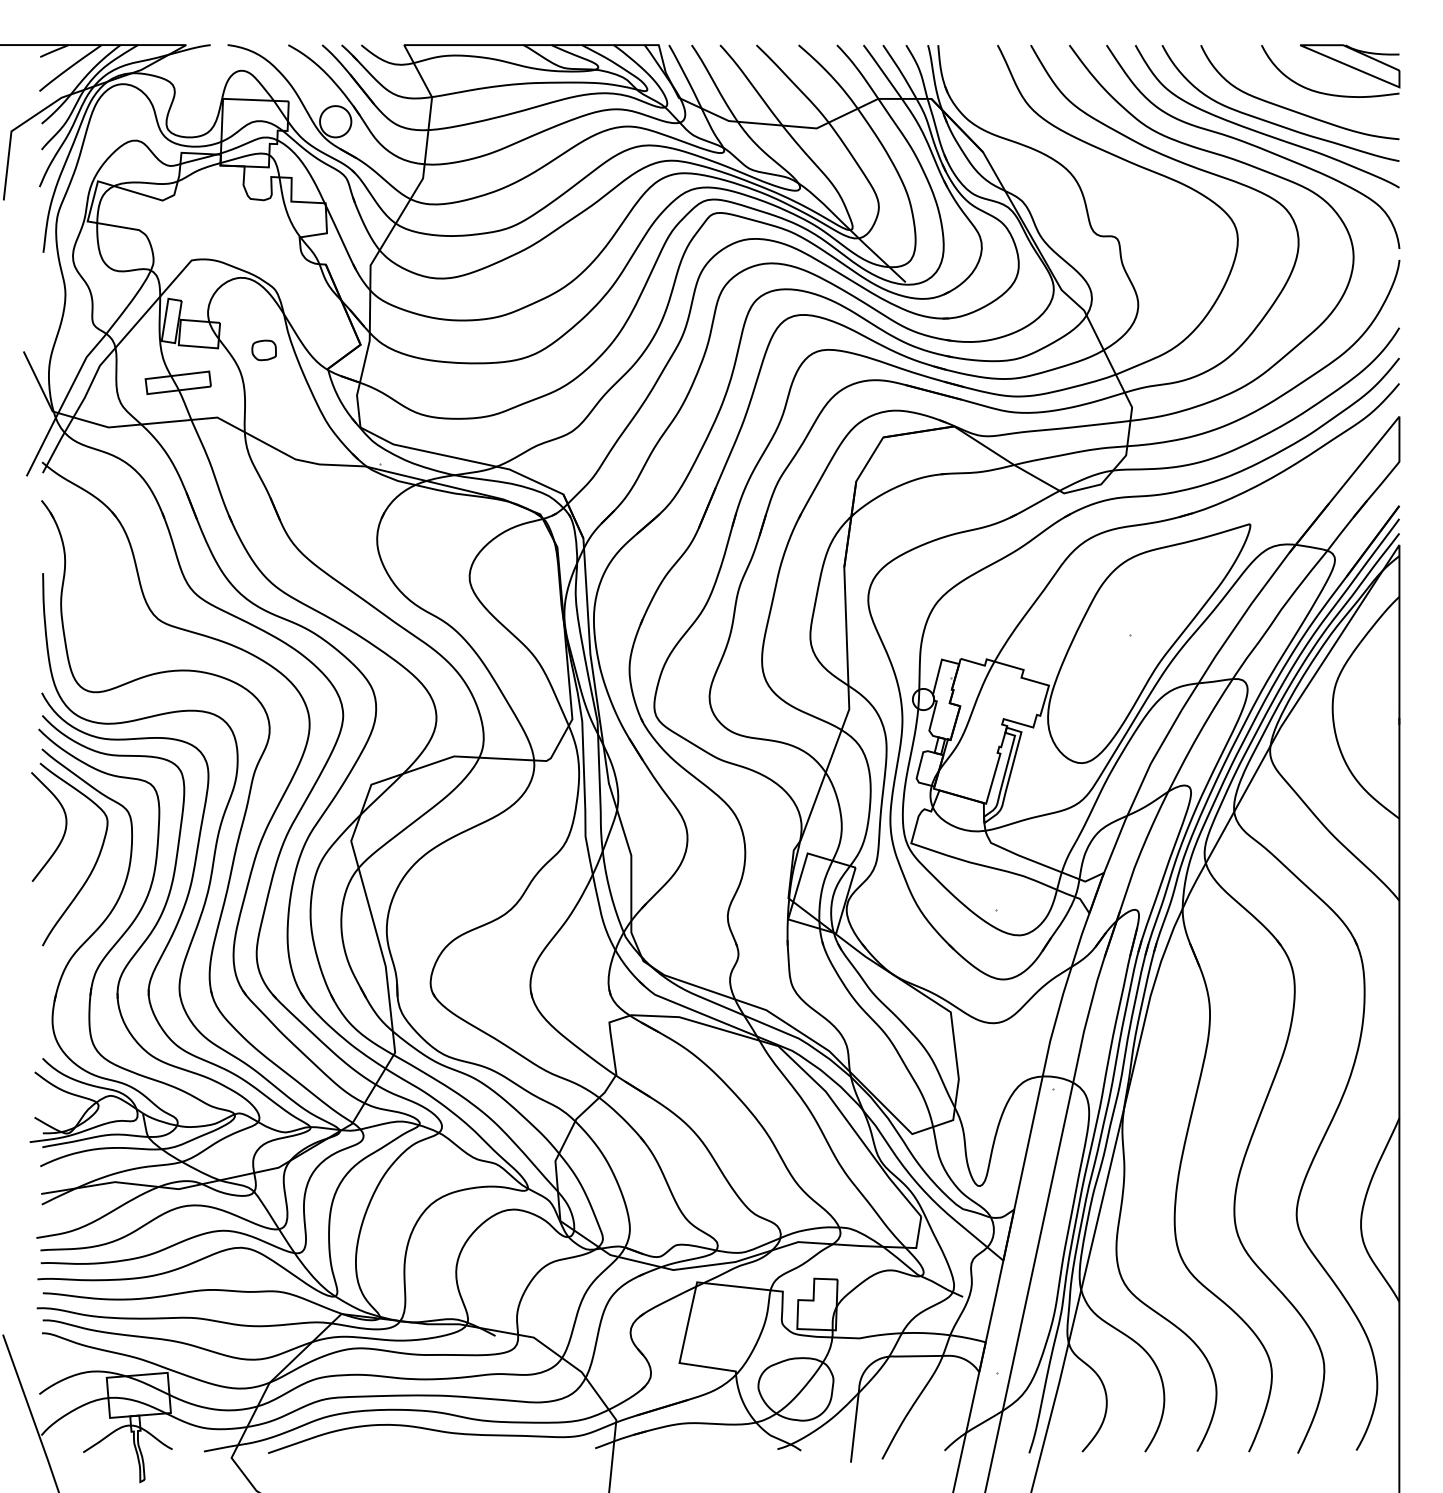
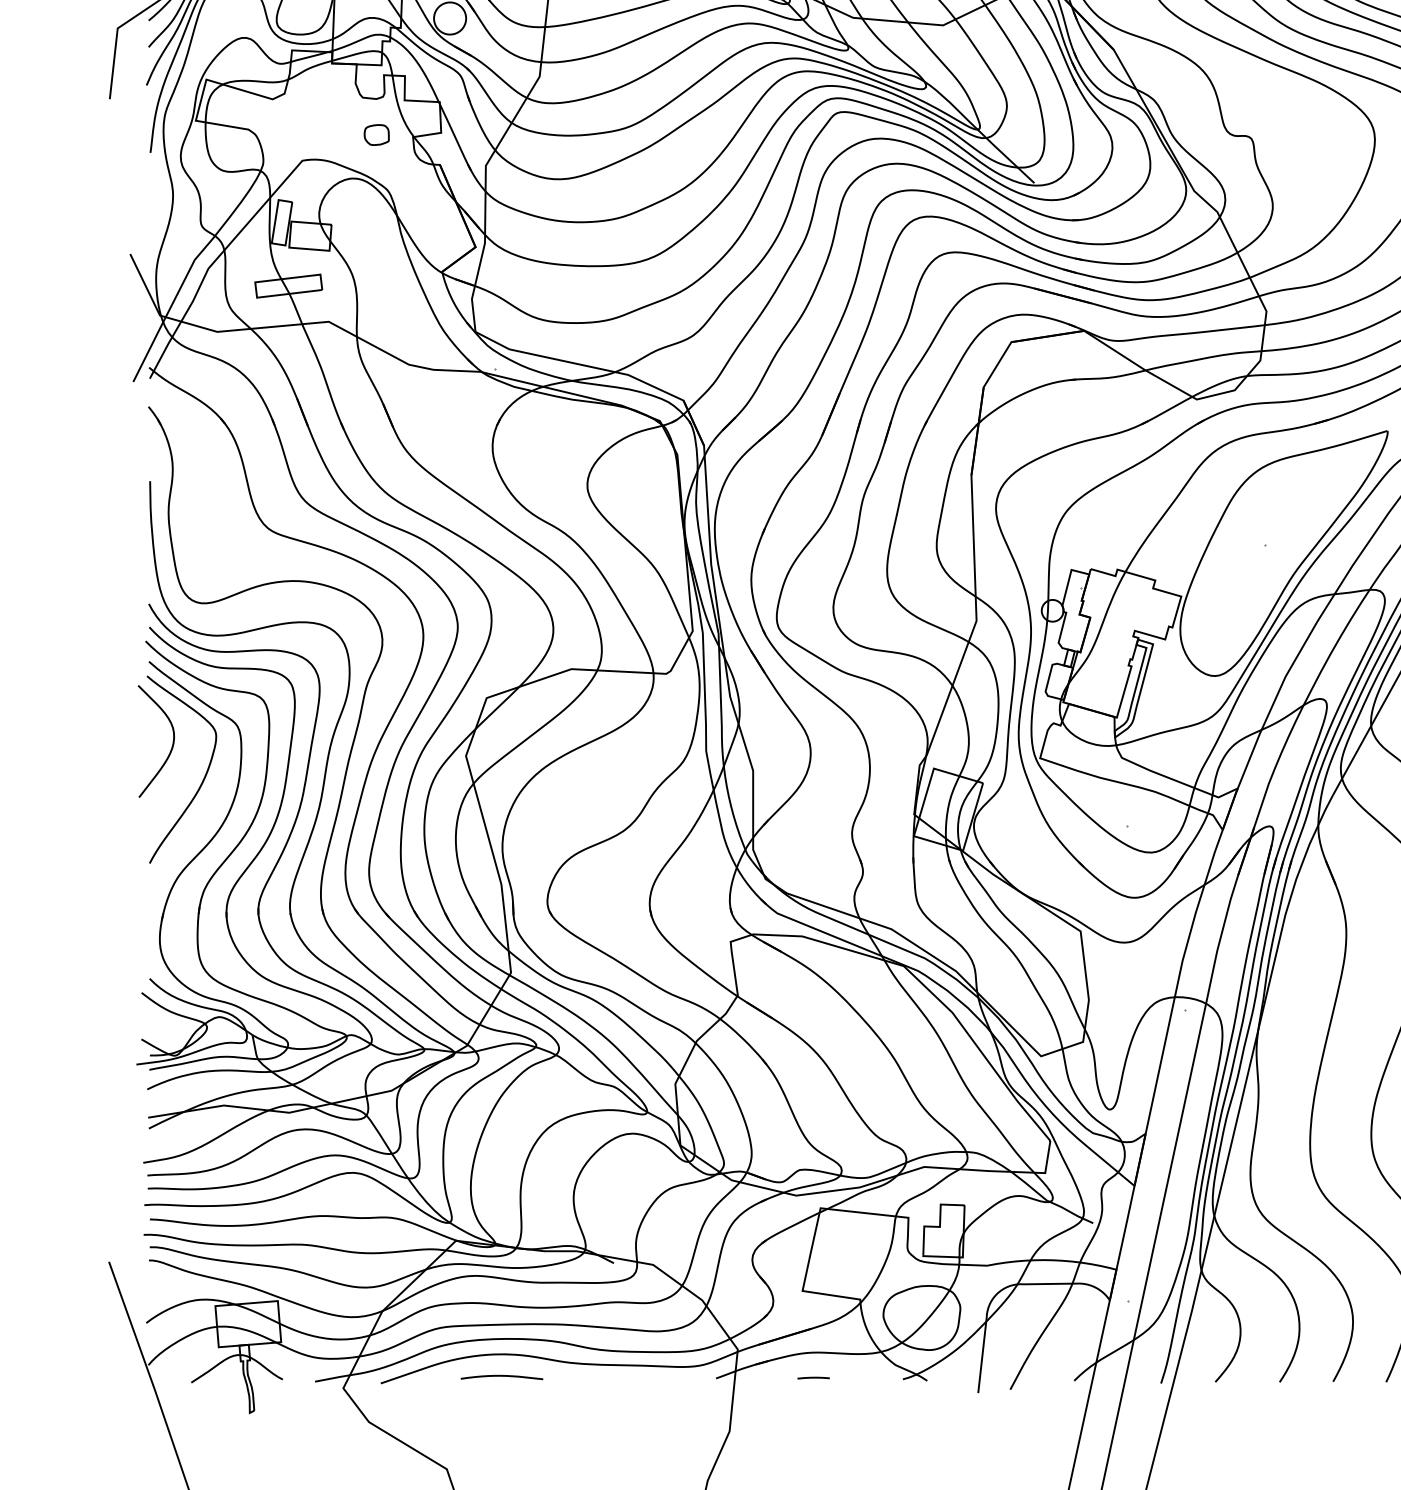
part: (263, 350) -> (376, 135), moved
curve: (386, 1446) -> (502, 1376), added
line: (690, 1447) -> (813, 1377), added

